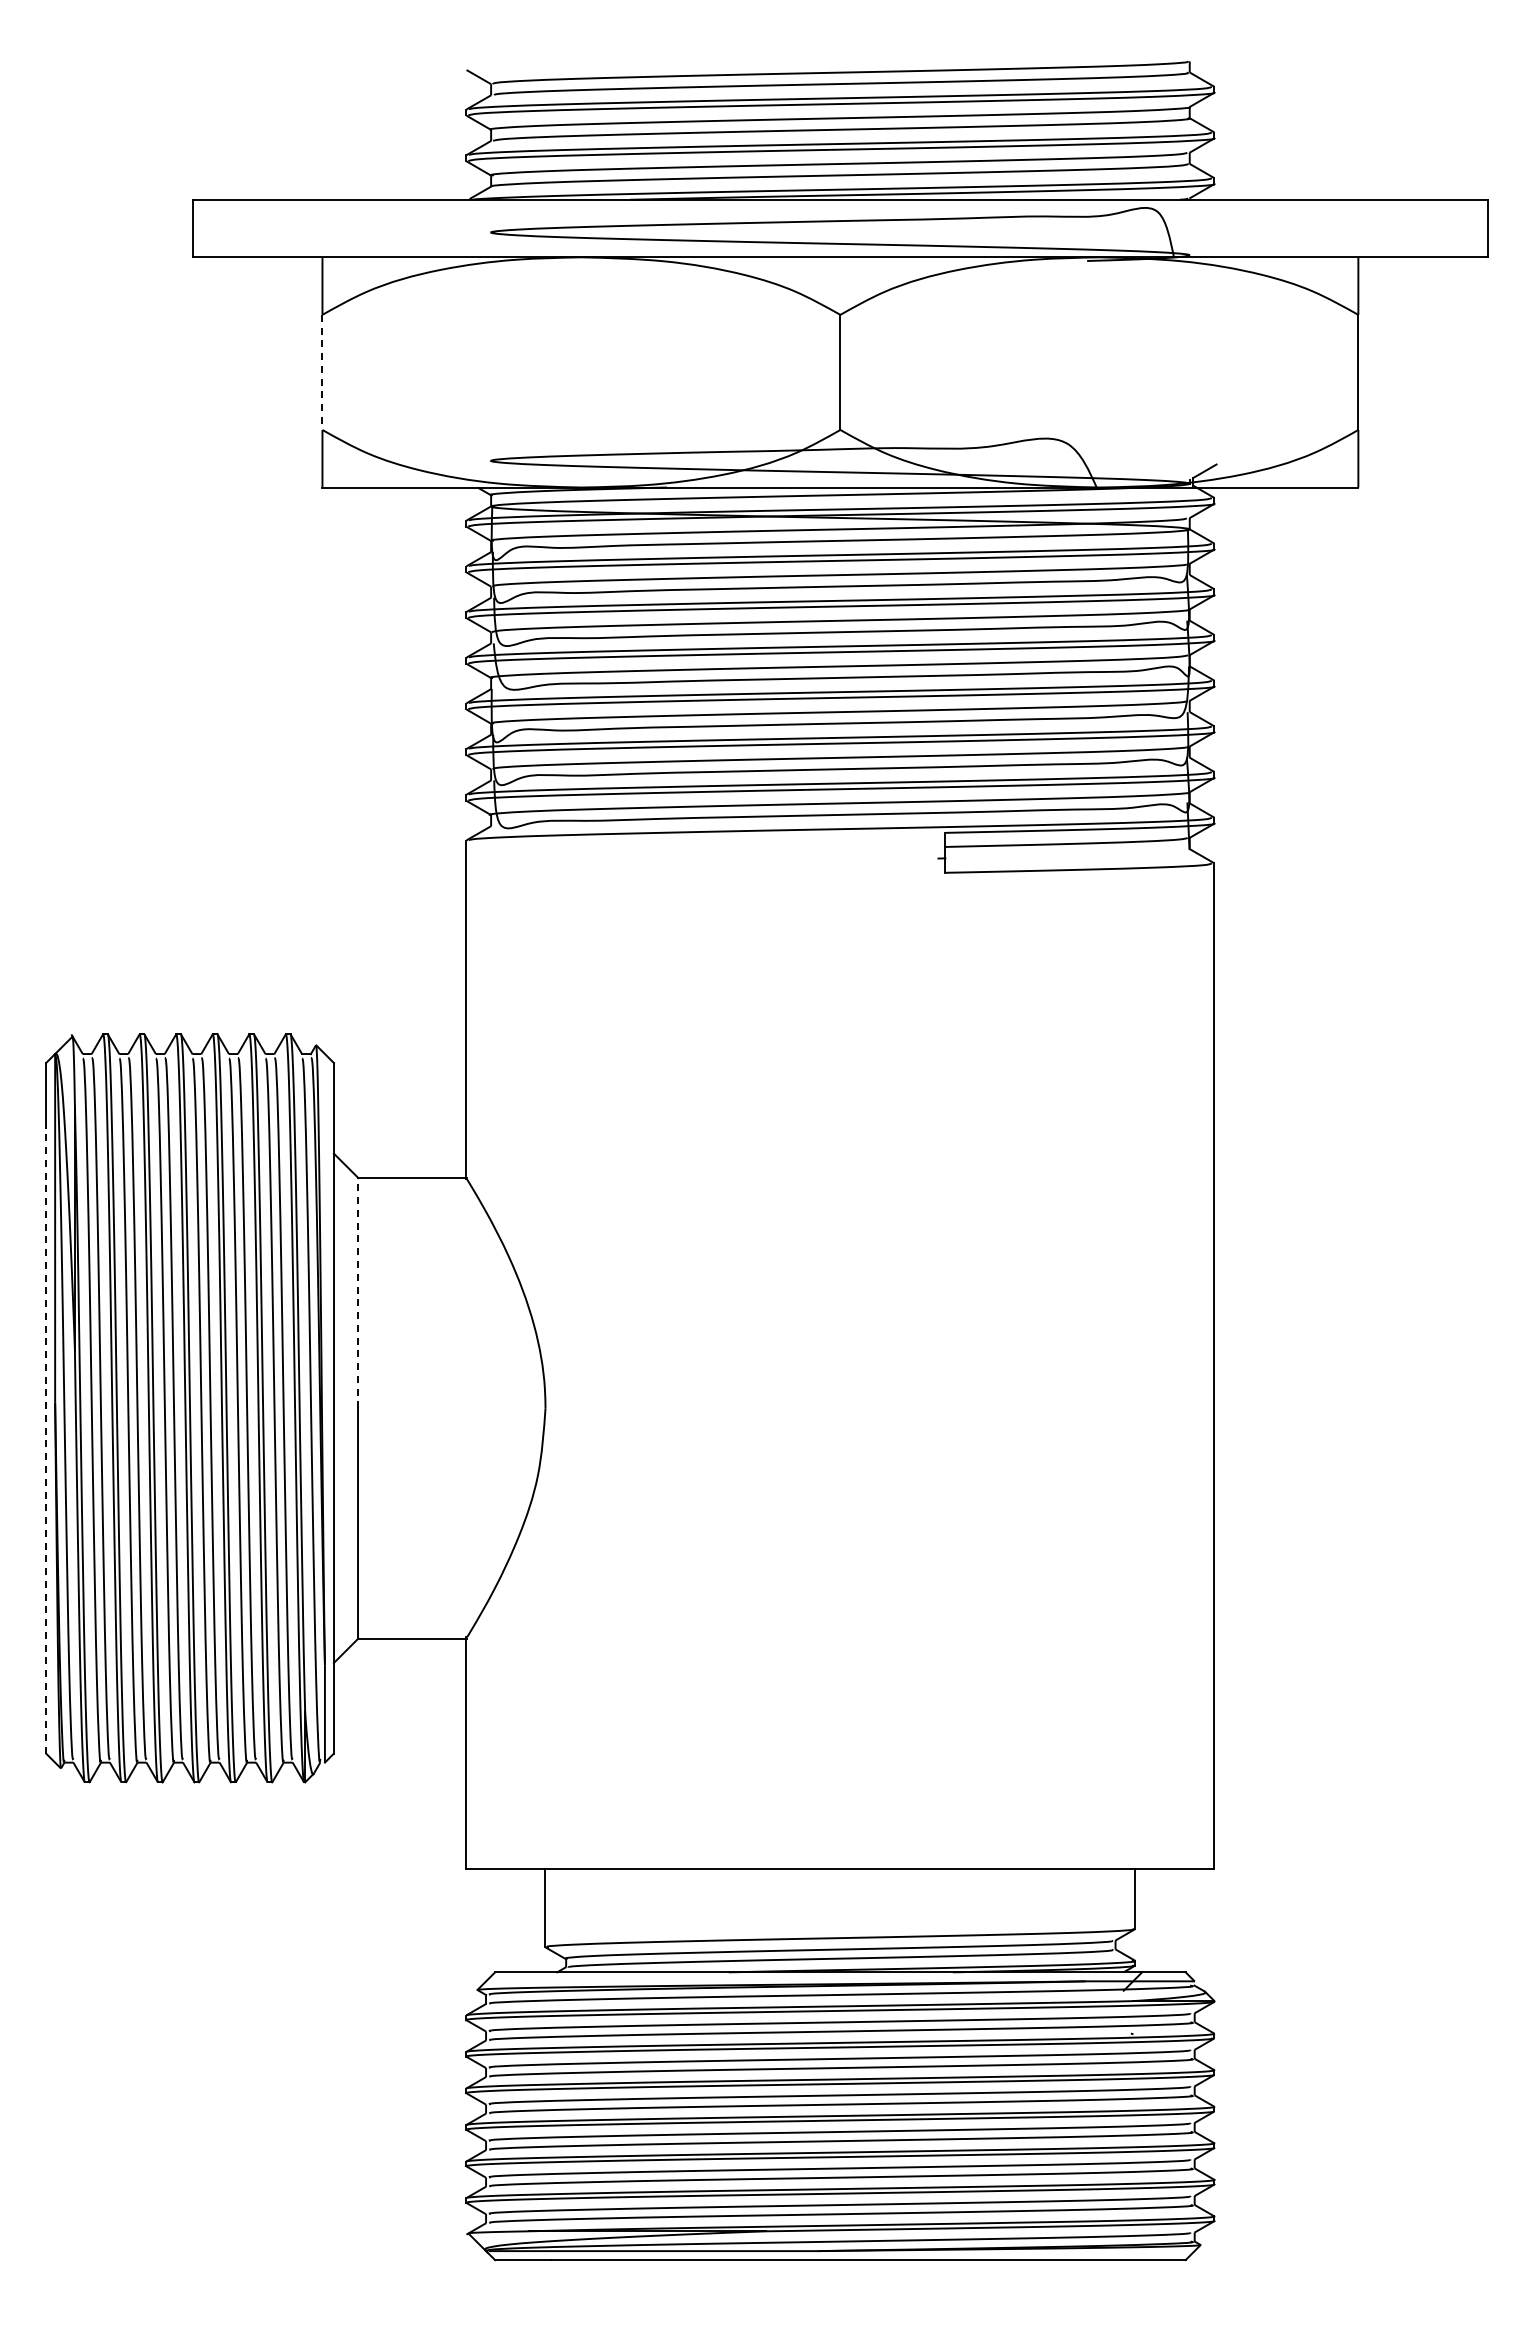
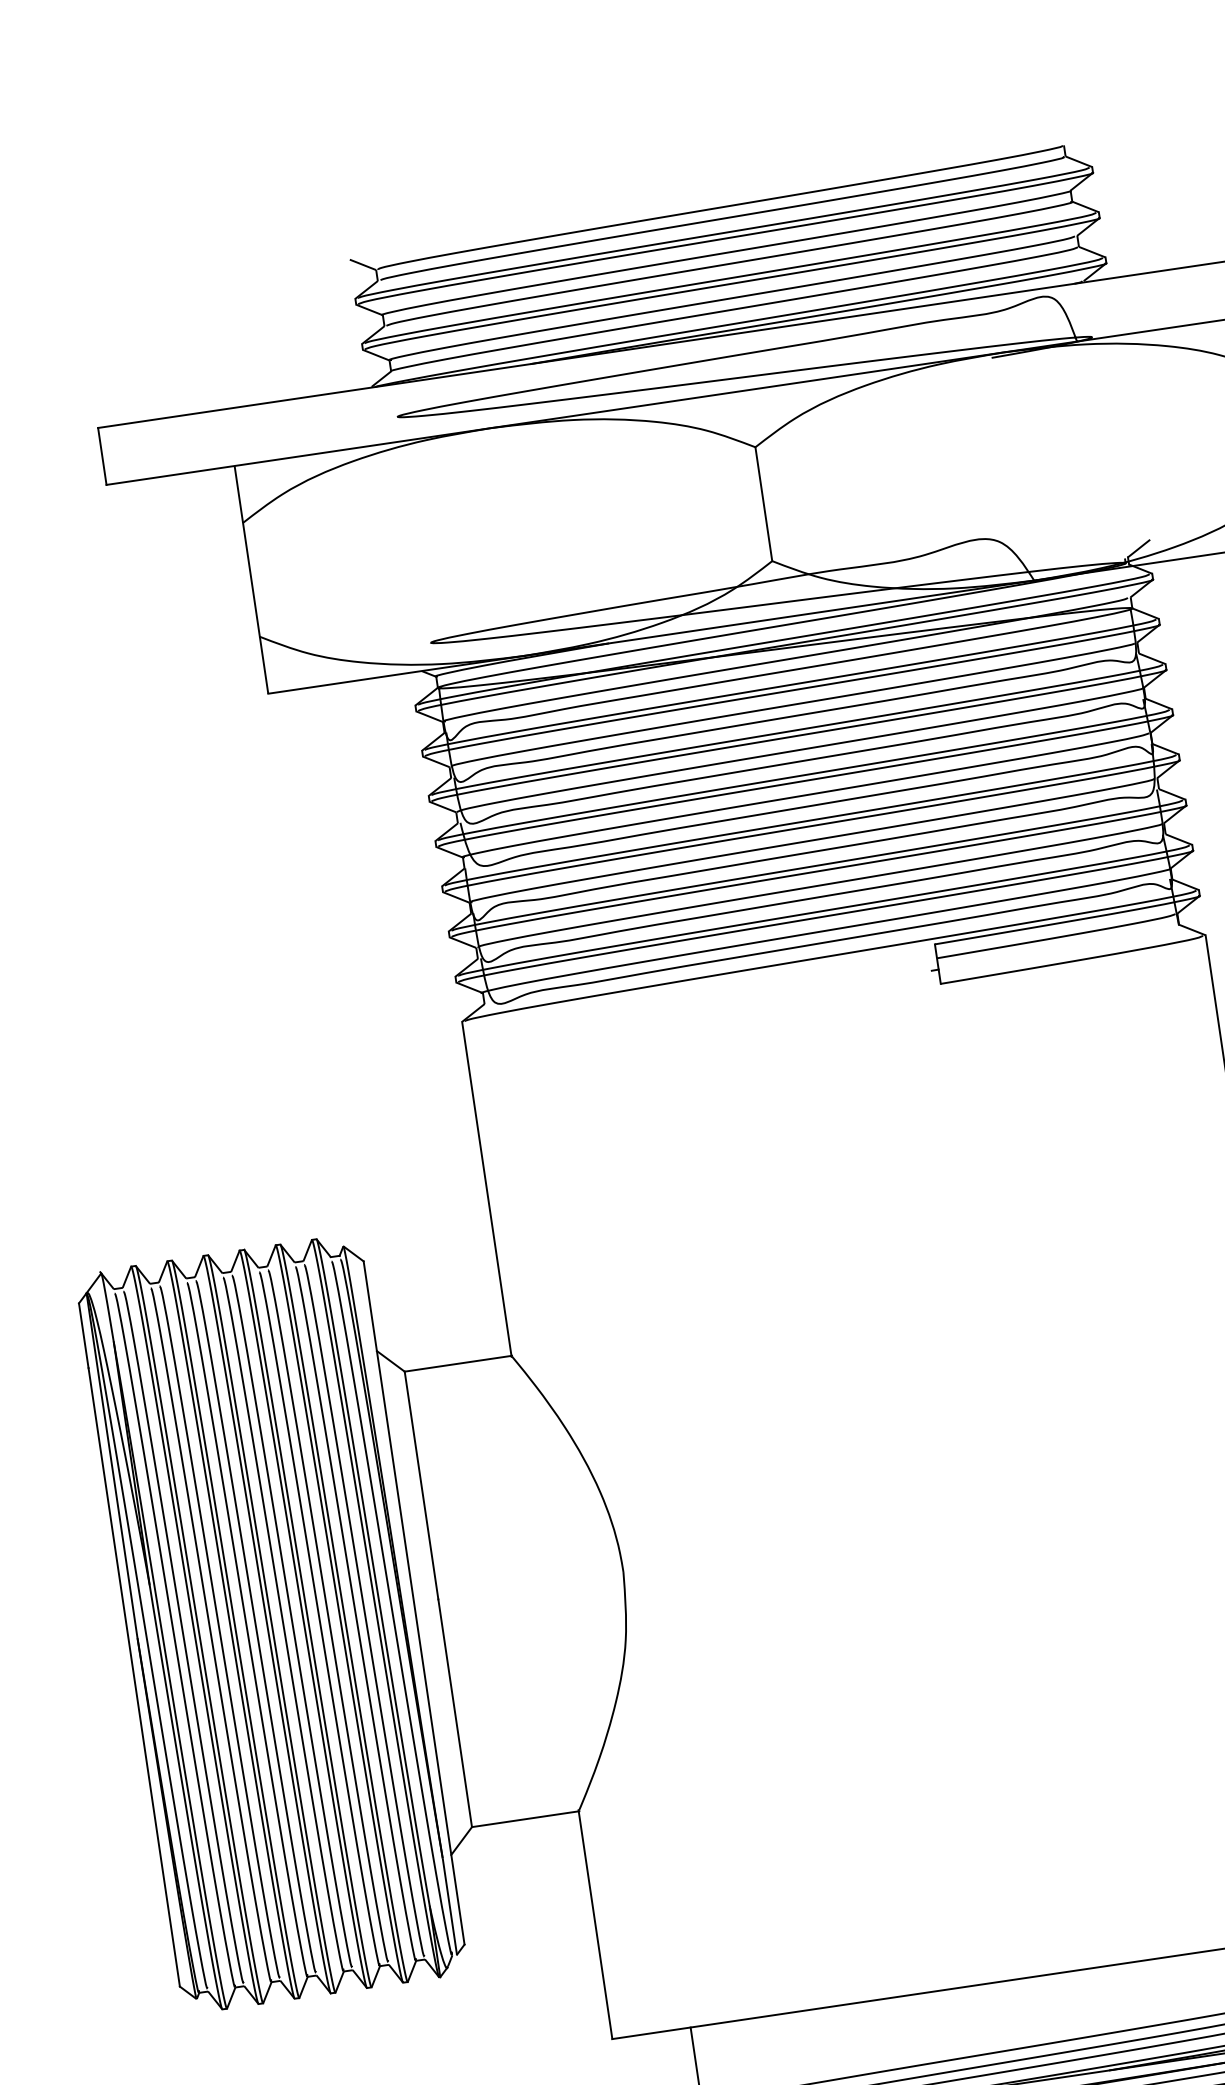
line: (322, 372) -> (251, 579), dashed -> solid
line: (358, 1292) -> (421, 1484), dashed -> solid
line: (46, 1441) -> (134, 1677), dashed -> solid

